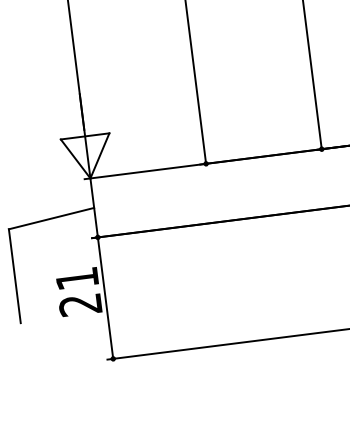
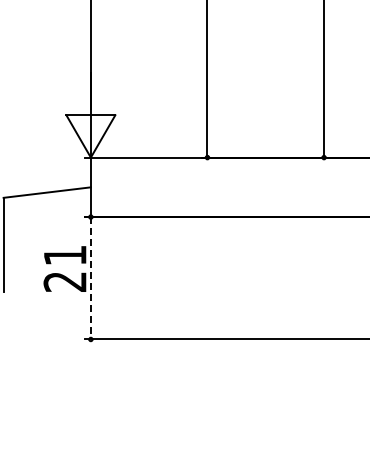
line: (105, 298) -> (90, 278), solid -> dashed

